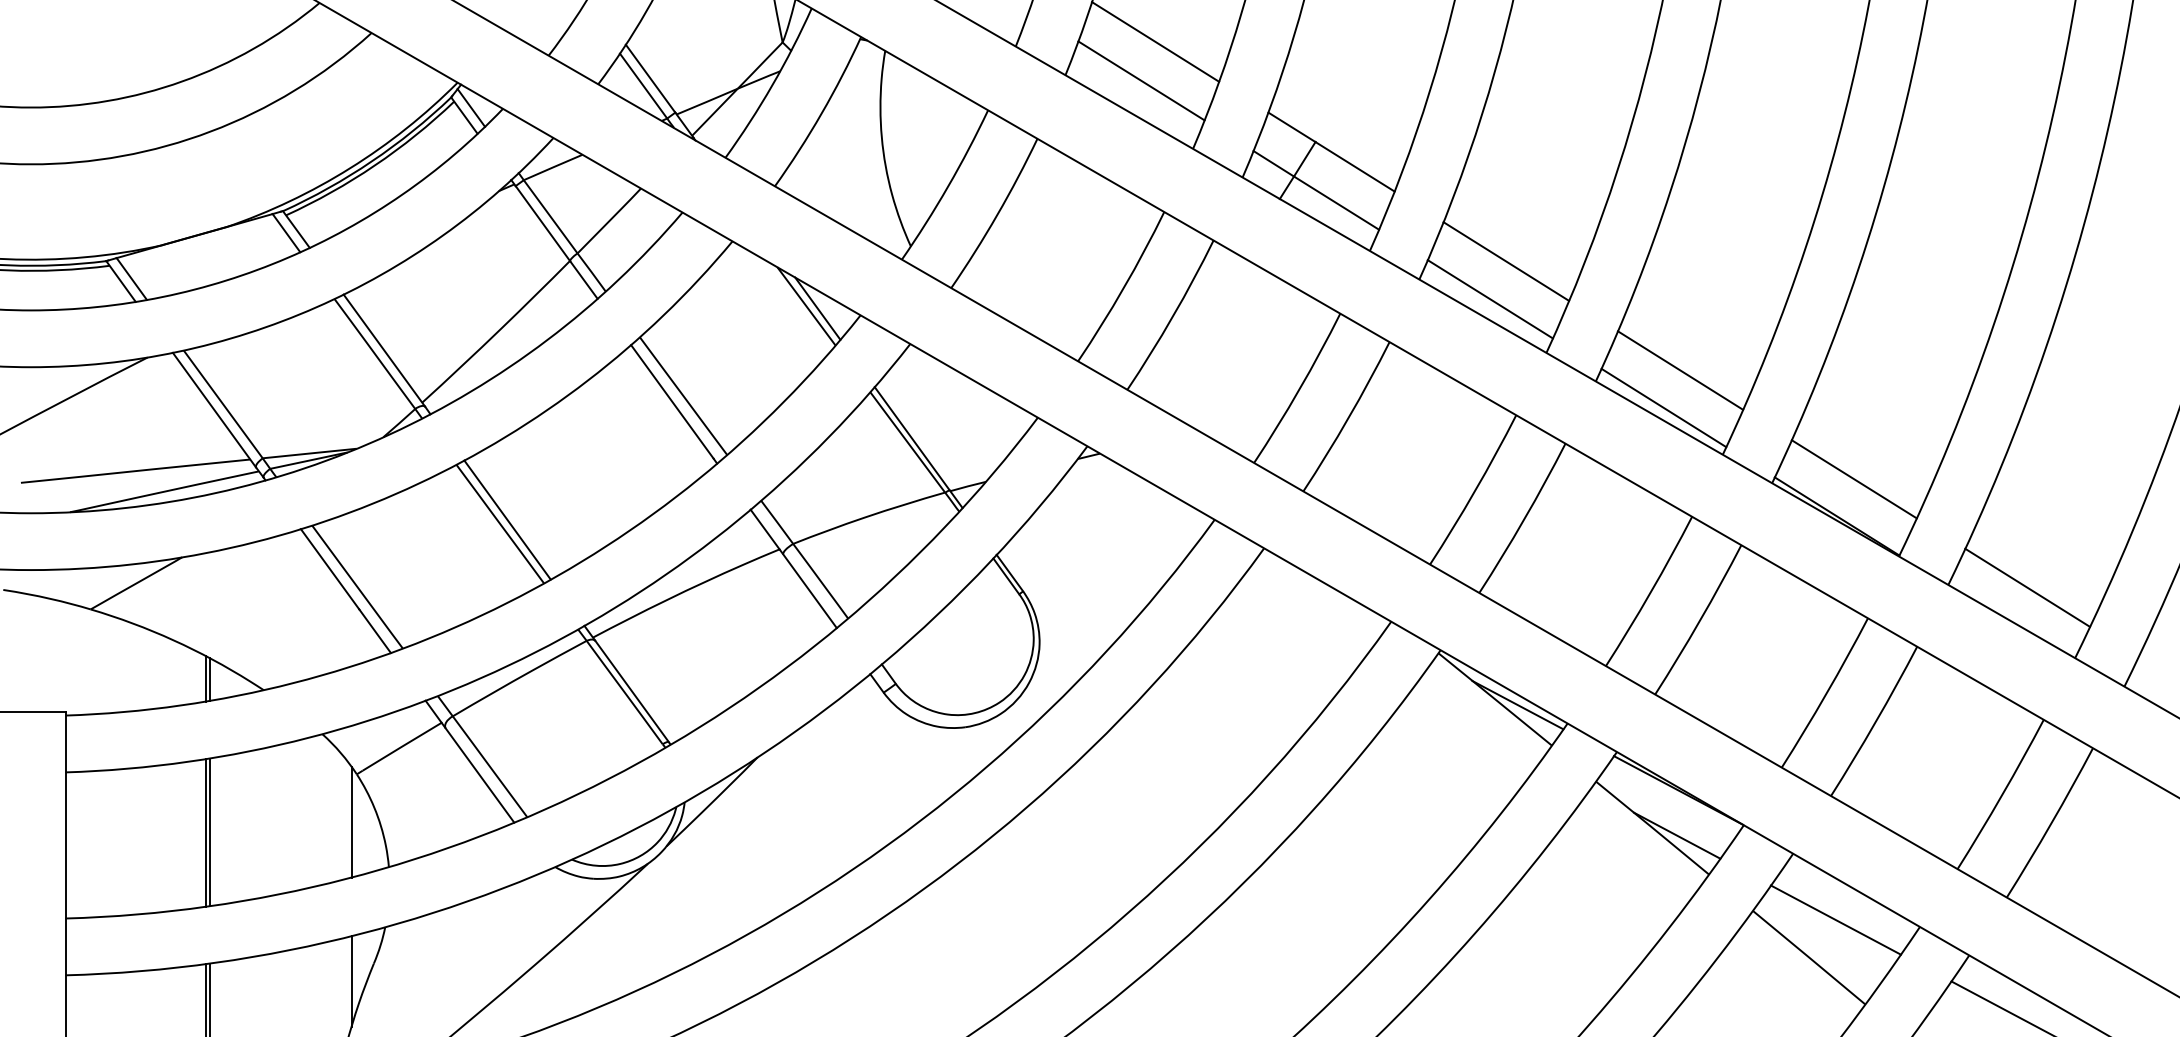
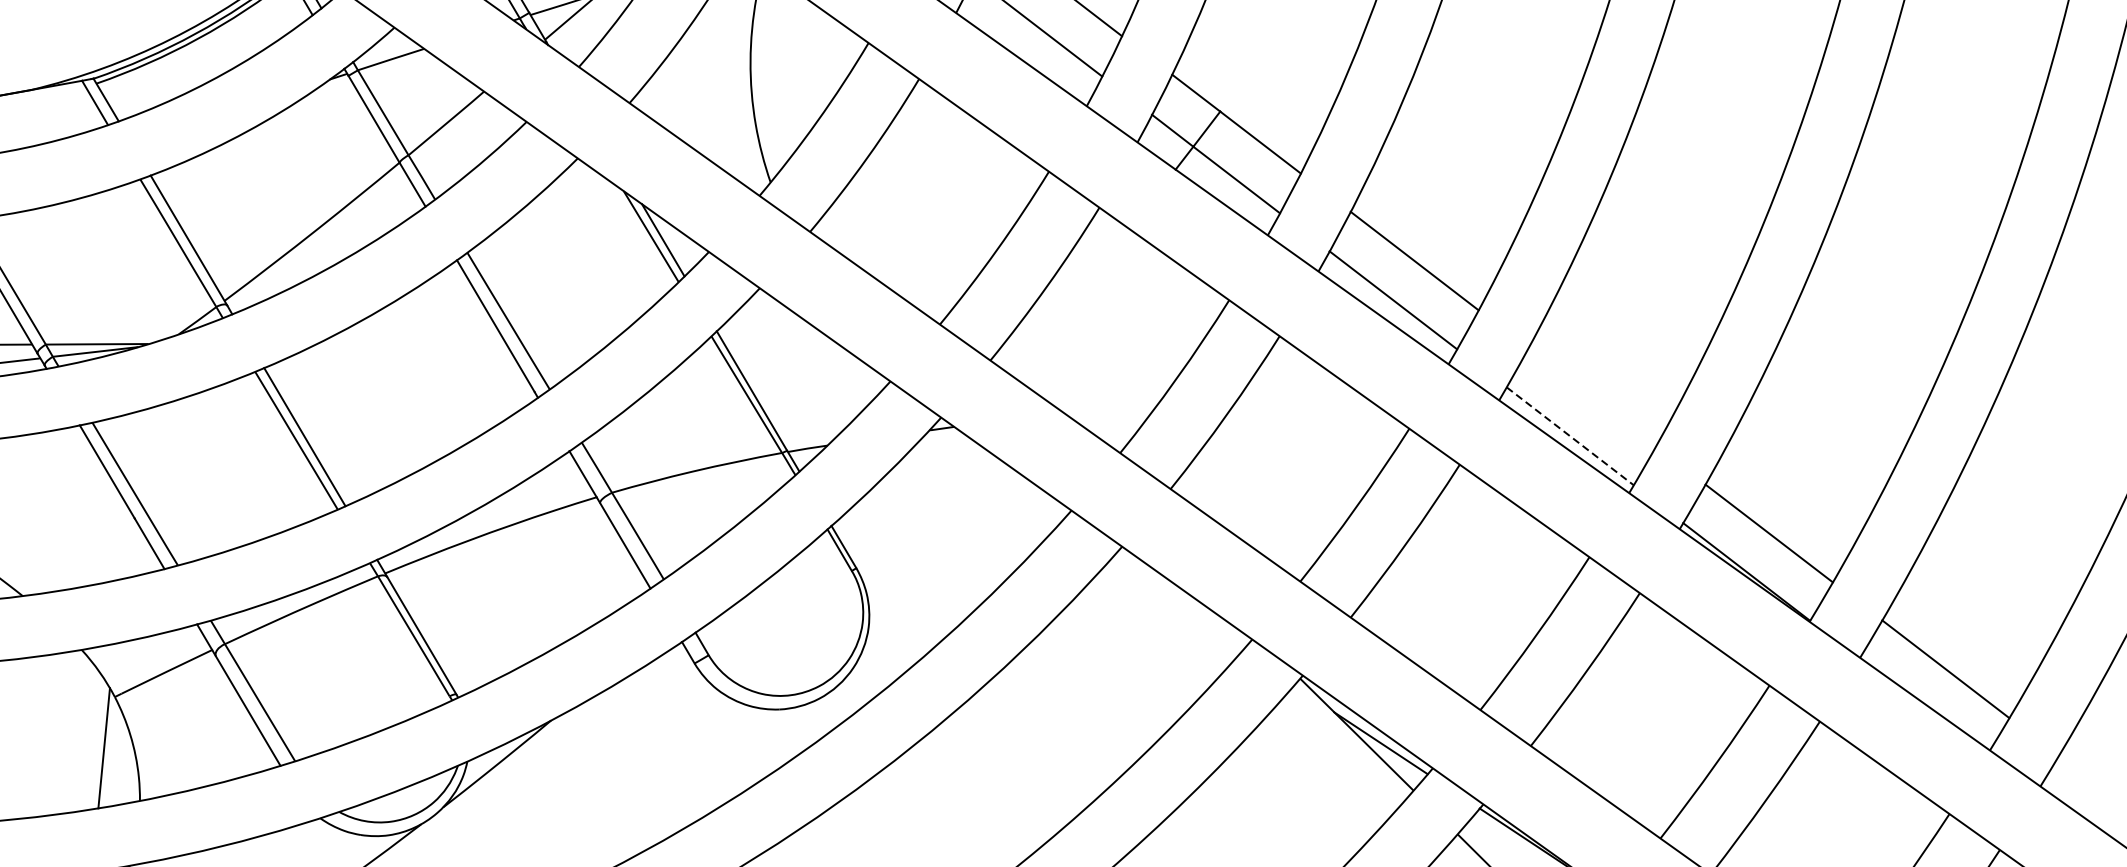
line: (1680, 370) -> (1592, 397), removed
line: (1663, 408) -> (1569, 436), solid -> dashed

